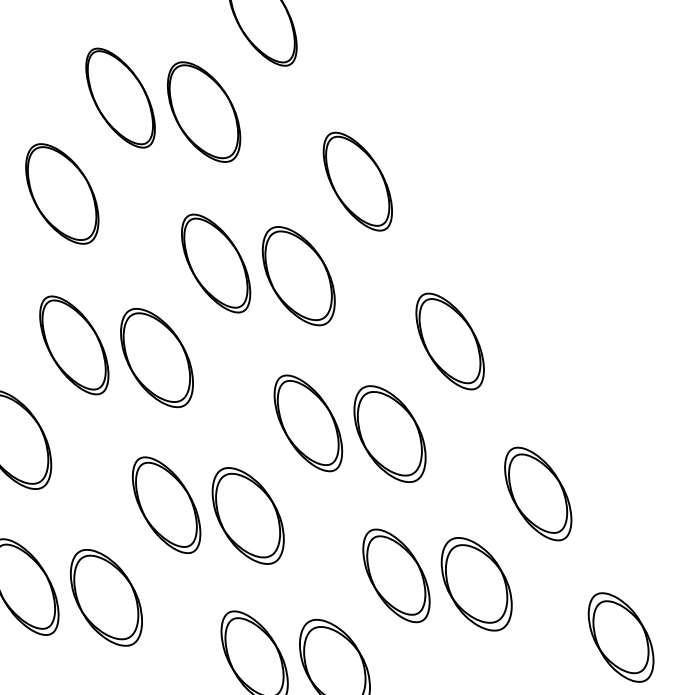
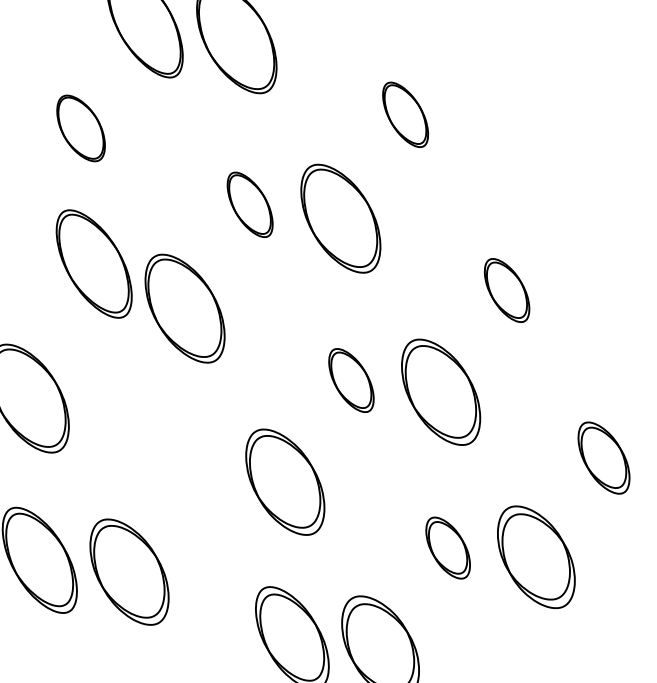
part: (357, 181) -> (405, 114), size x0.6
part: (62, 193) -> (81, 127), size x0.6
part: (216, 263) -> (250, 204), size x0.6
part: (449, 341) -> (506, 290), size x0.6
part: (74, 345) -> (94, 264), moved
part: (308, 423) -> (351, 380), size x0.6
part: (538, 493) -> (604, 457), size x0.7
part: (166, 504) -> (195, 469), removed
part: (396, 575) -> (448, 547), size x0.6

